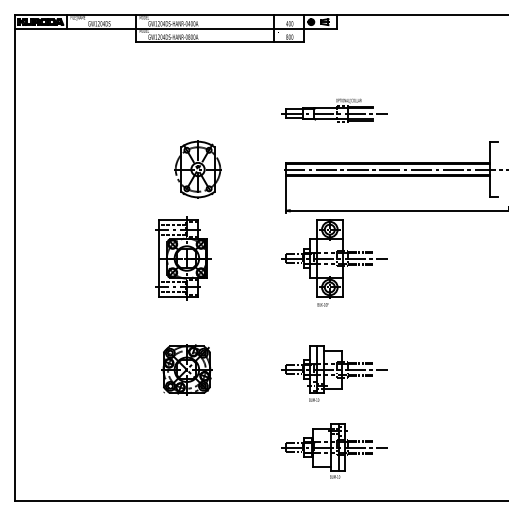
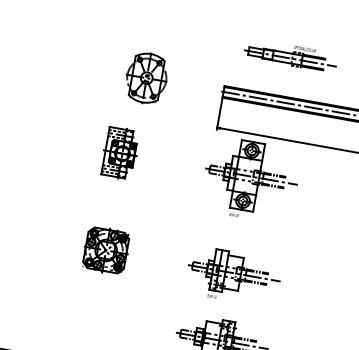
part: (334, 110) -> (291, 55), moved
part: (183, 258) -> (120, 153), size x0.7

